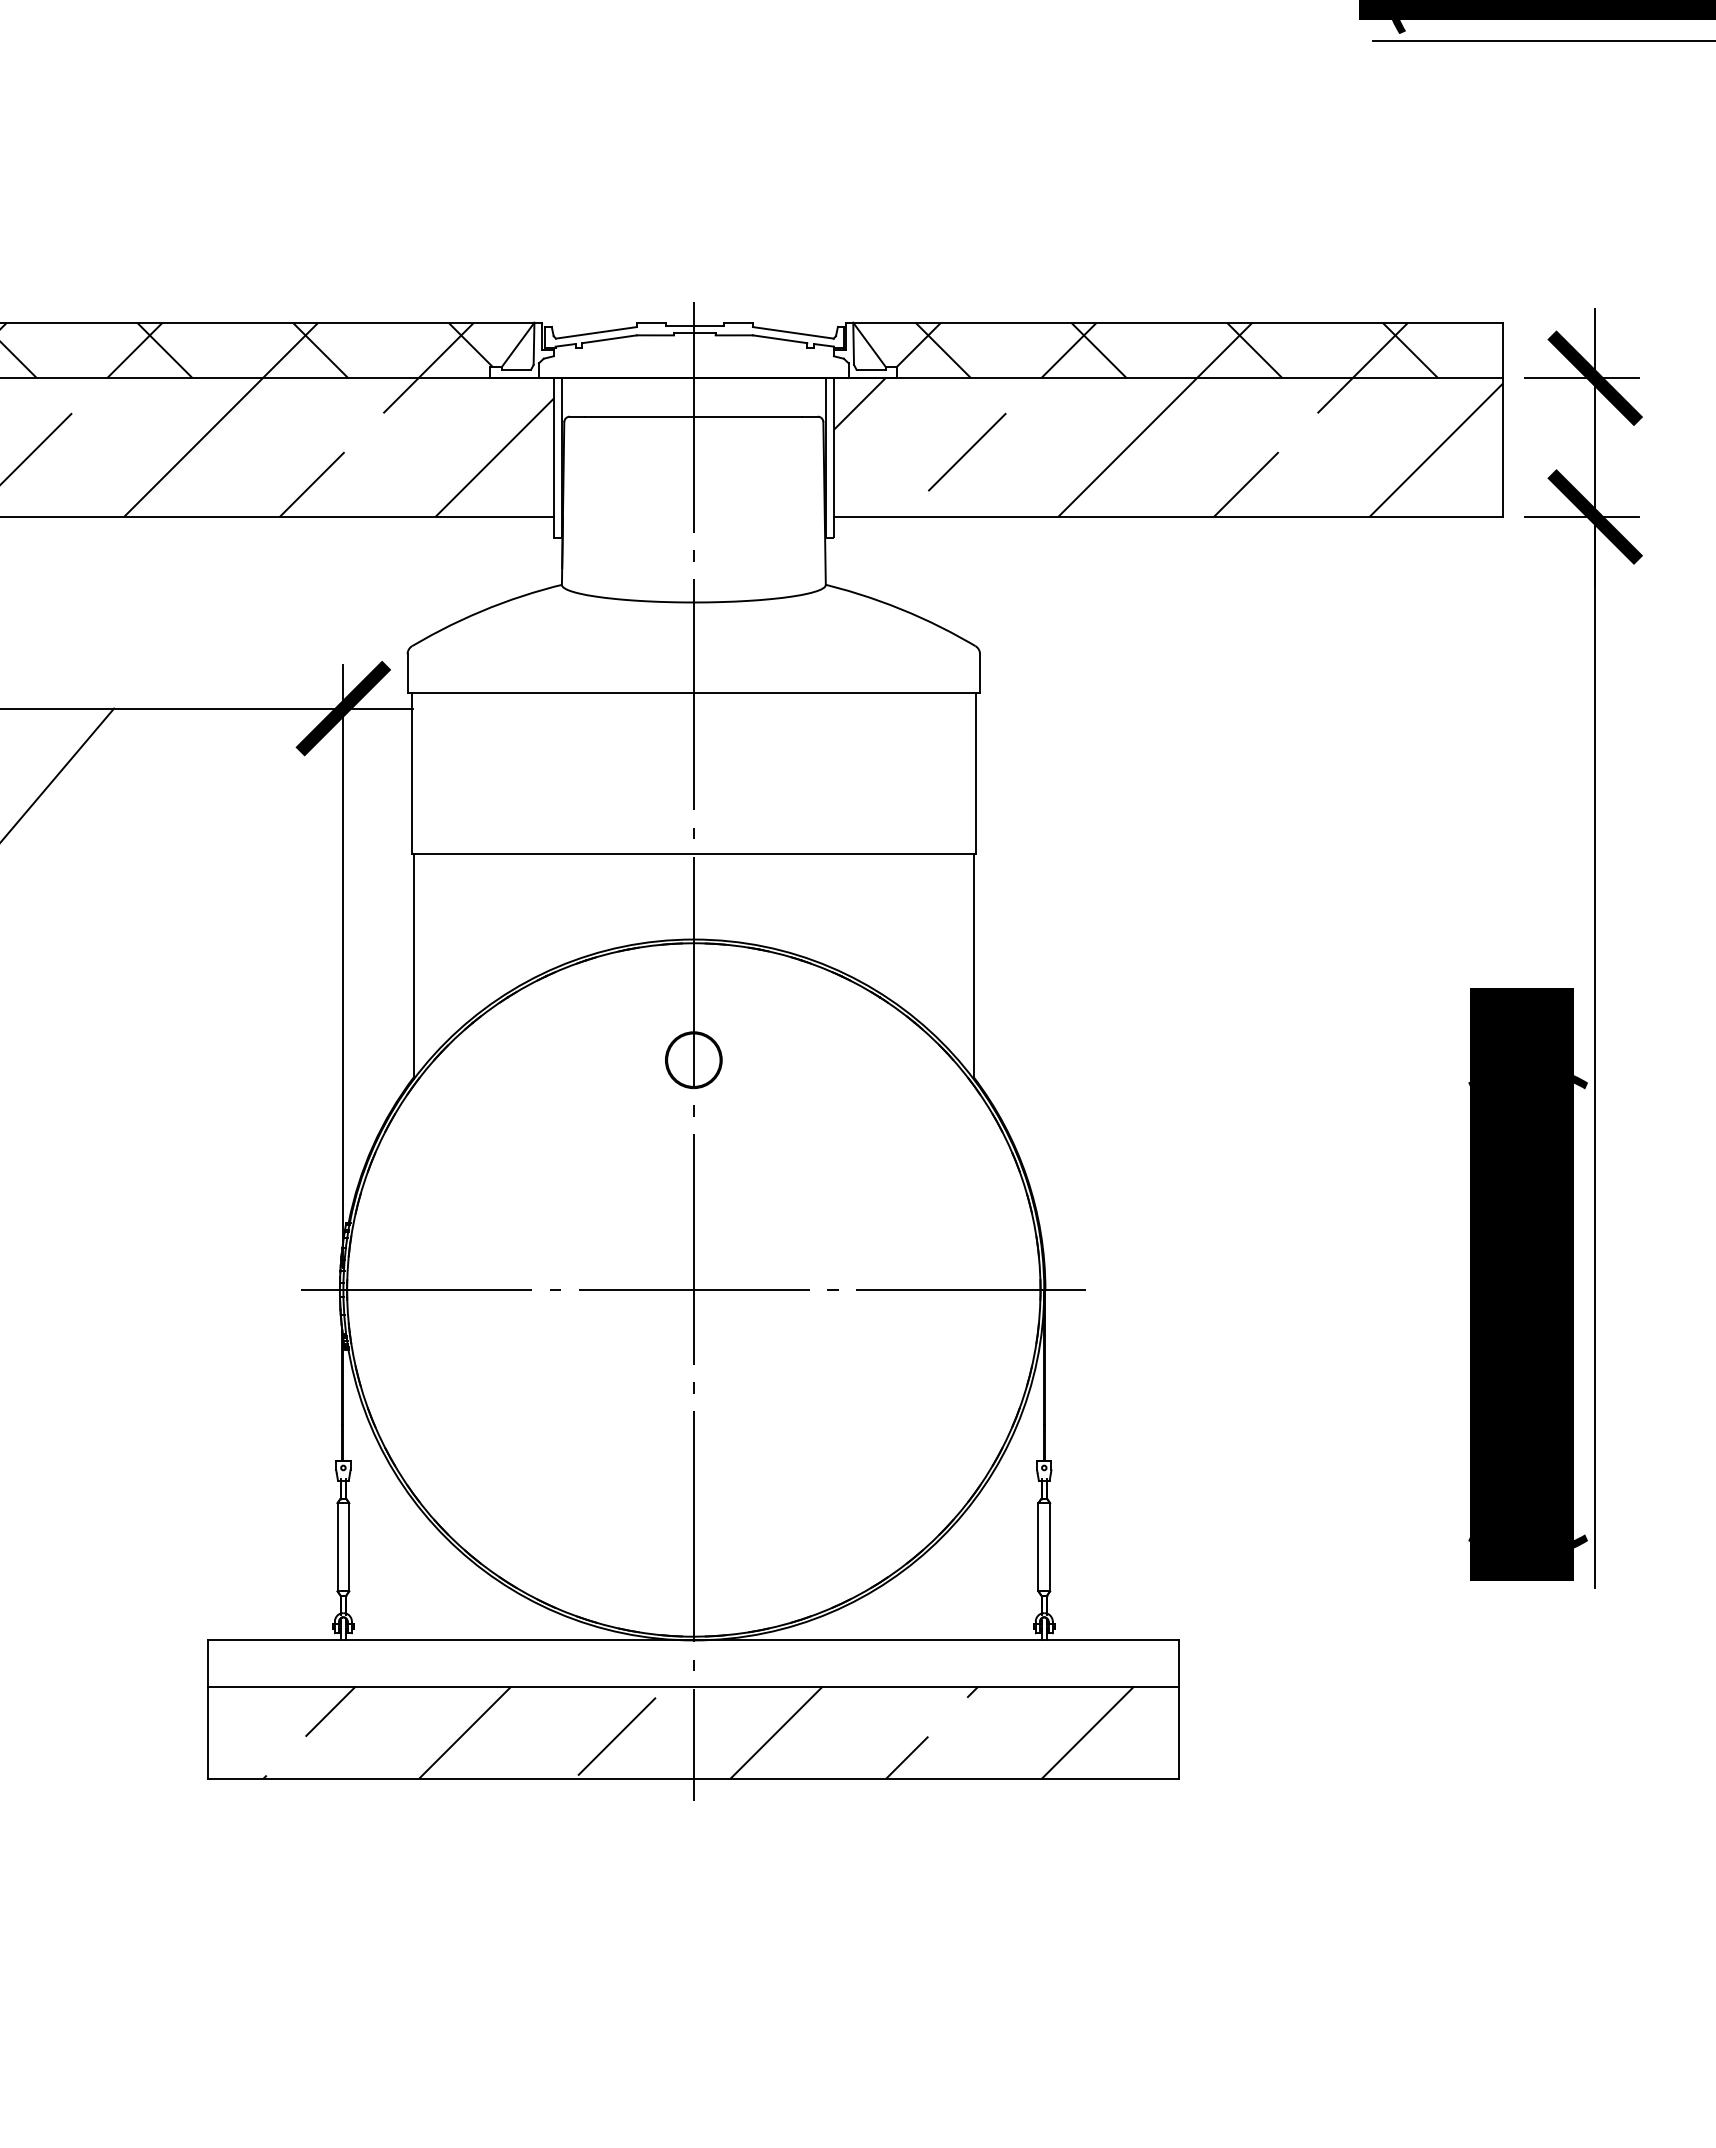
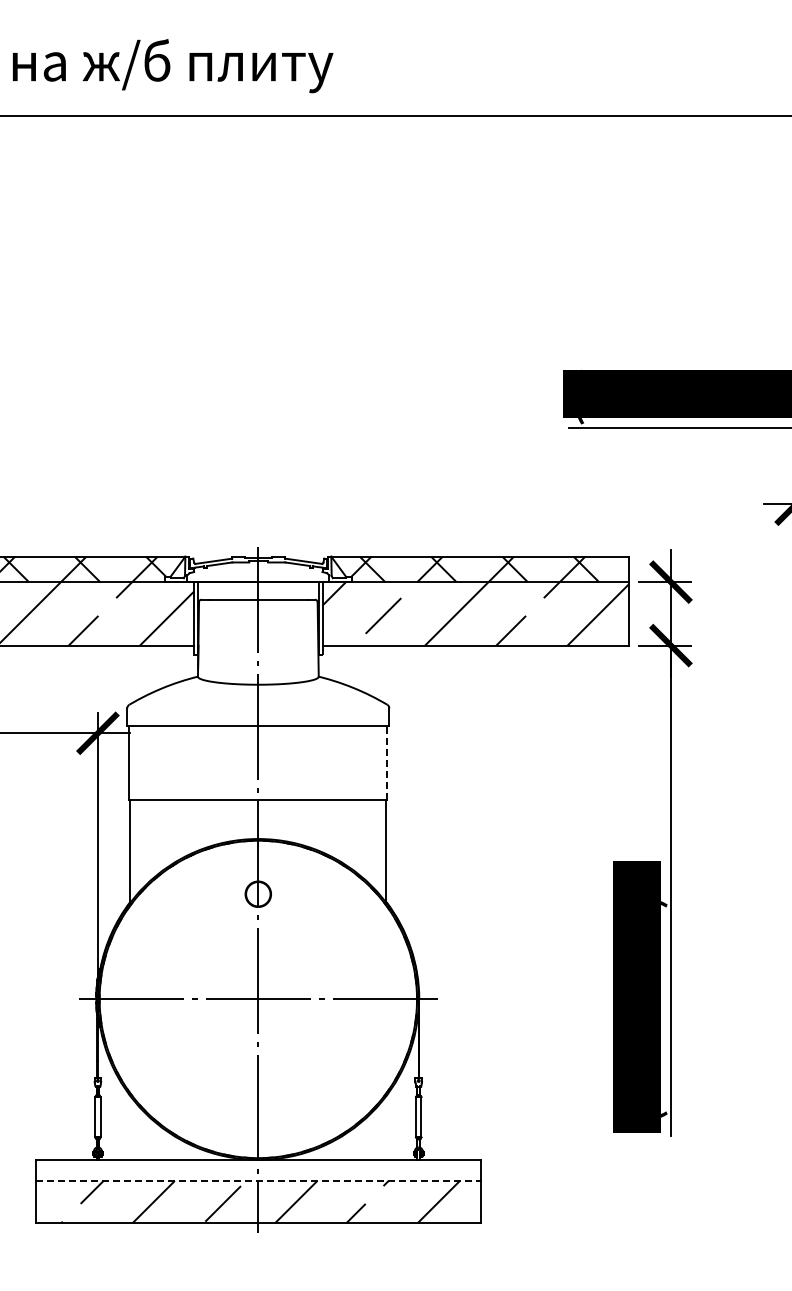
line: (975, 772) -> (387, 762), solid -> dashed
line: (694, 1687) -> (258, 1181), solid -> dashed

